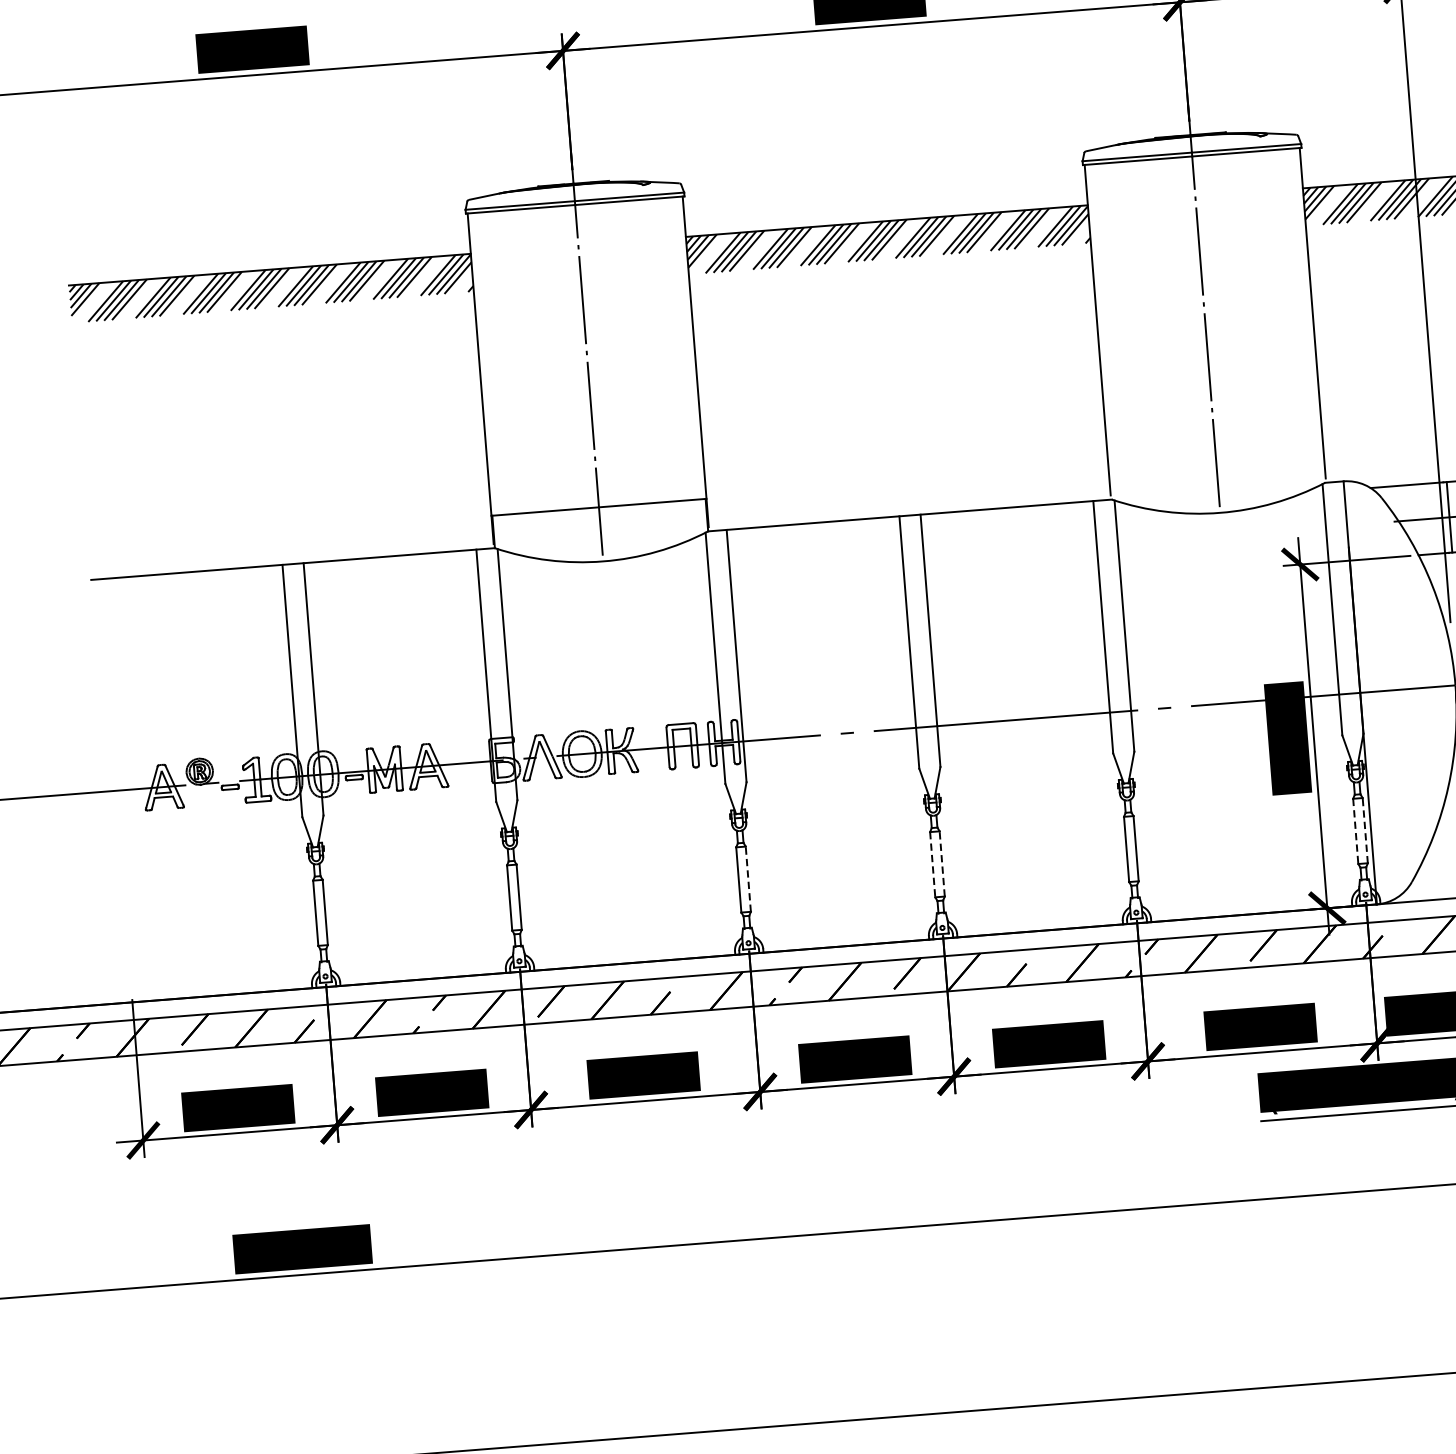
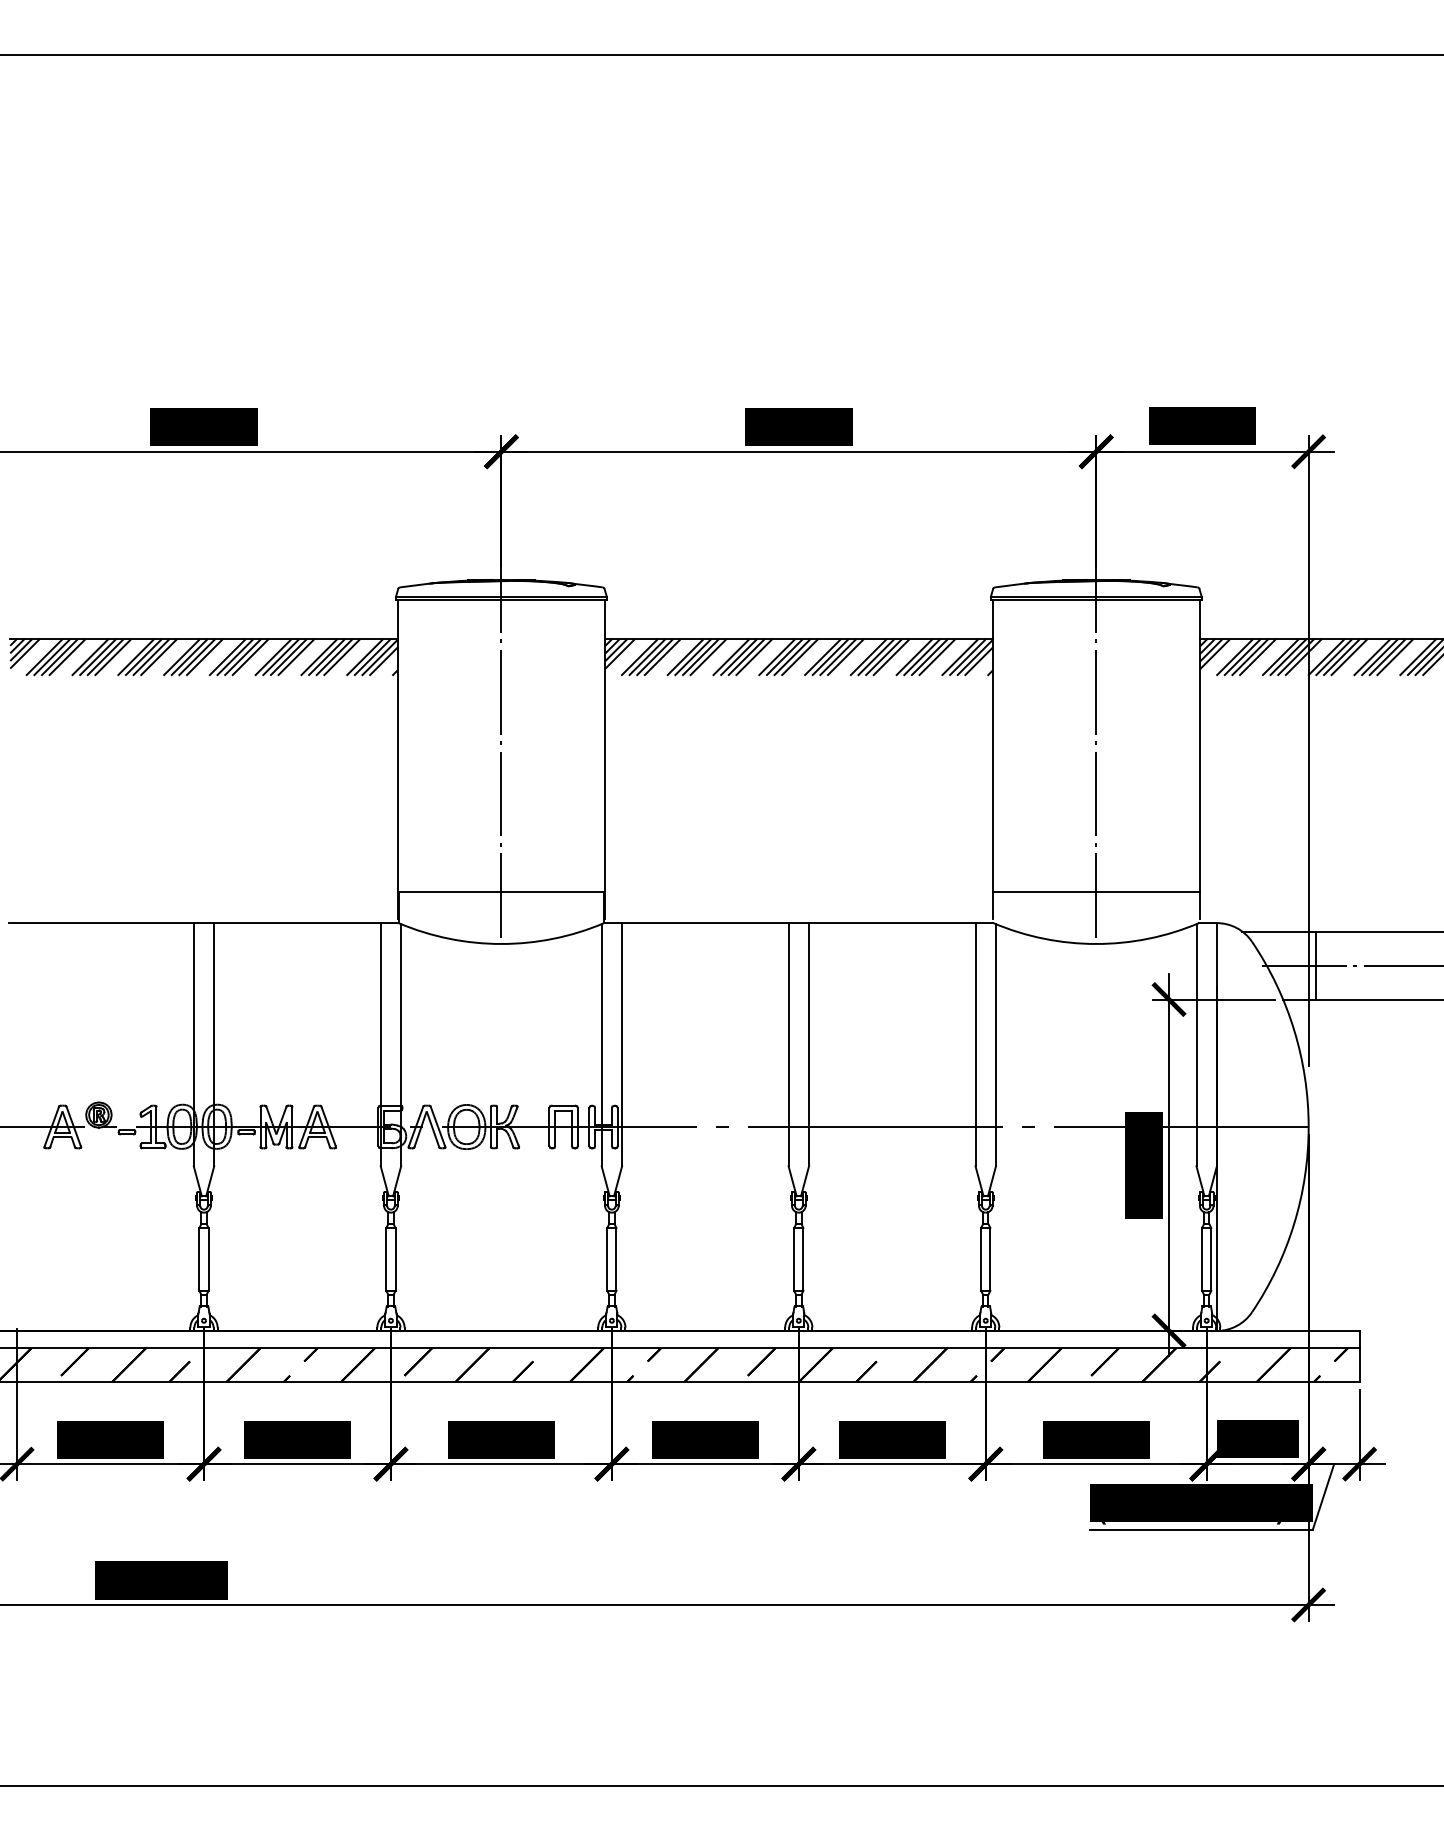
line: (1215, 458) -> (1095, 891), added
line: (1365, 829) -> (1211, 1258), dashed -> solid
line: (1356, 831) -> (1202, 1259), dashed -> solid
line: (942, 862) -> (803, 1258), dashed -> solid
line: (932, 864) -> (794, 1259), dashed -> solid
line: (748, 878) -> (616, 1258), dashed -> solid

